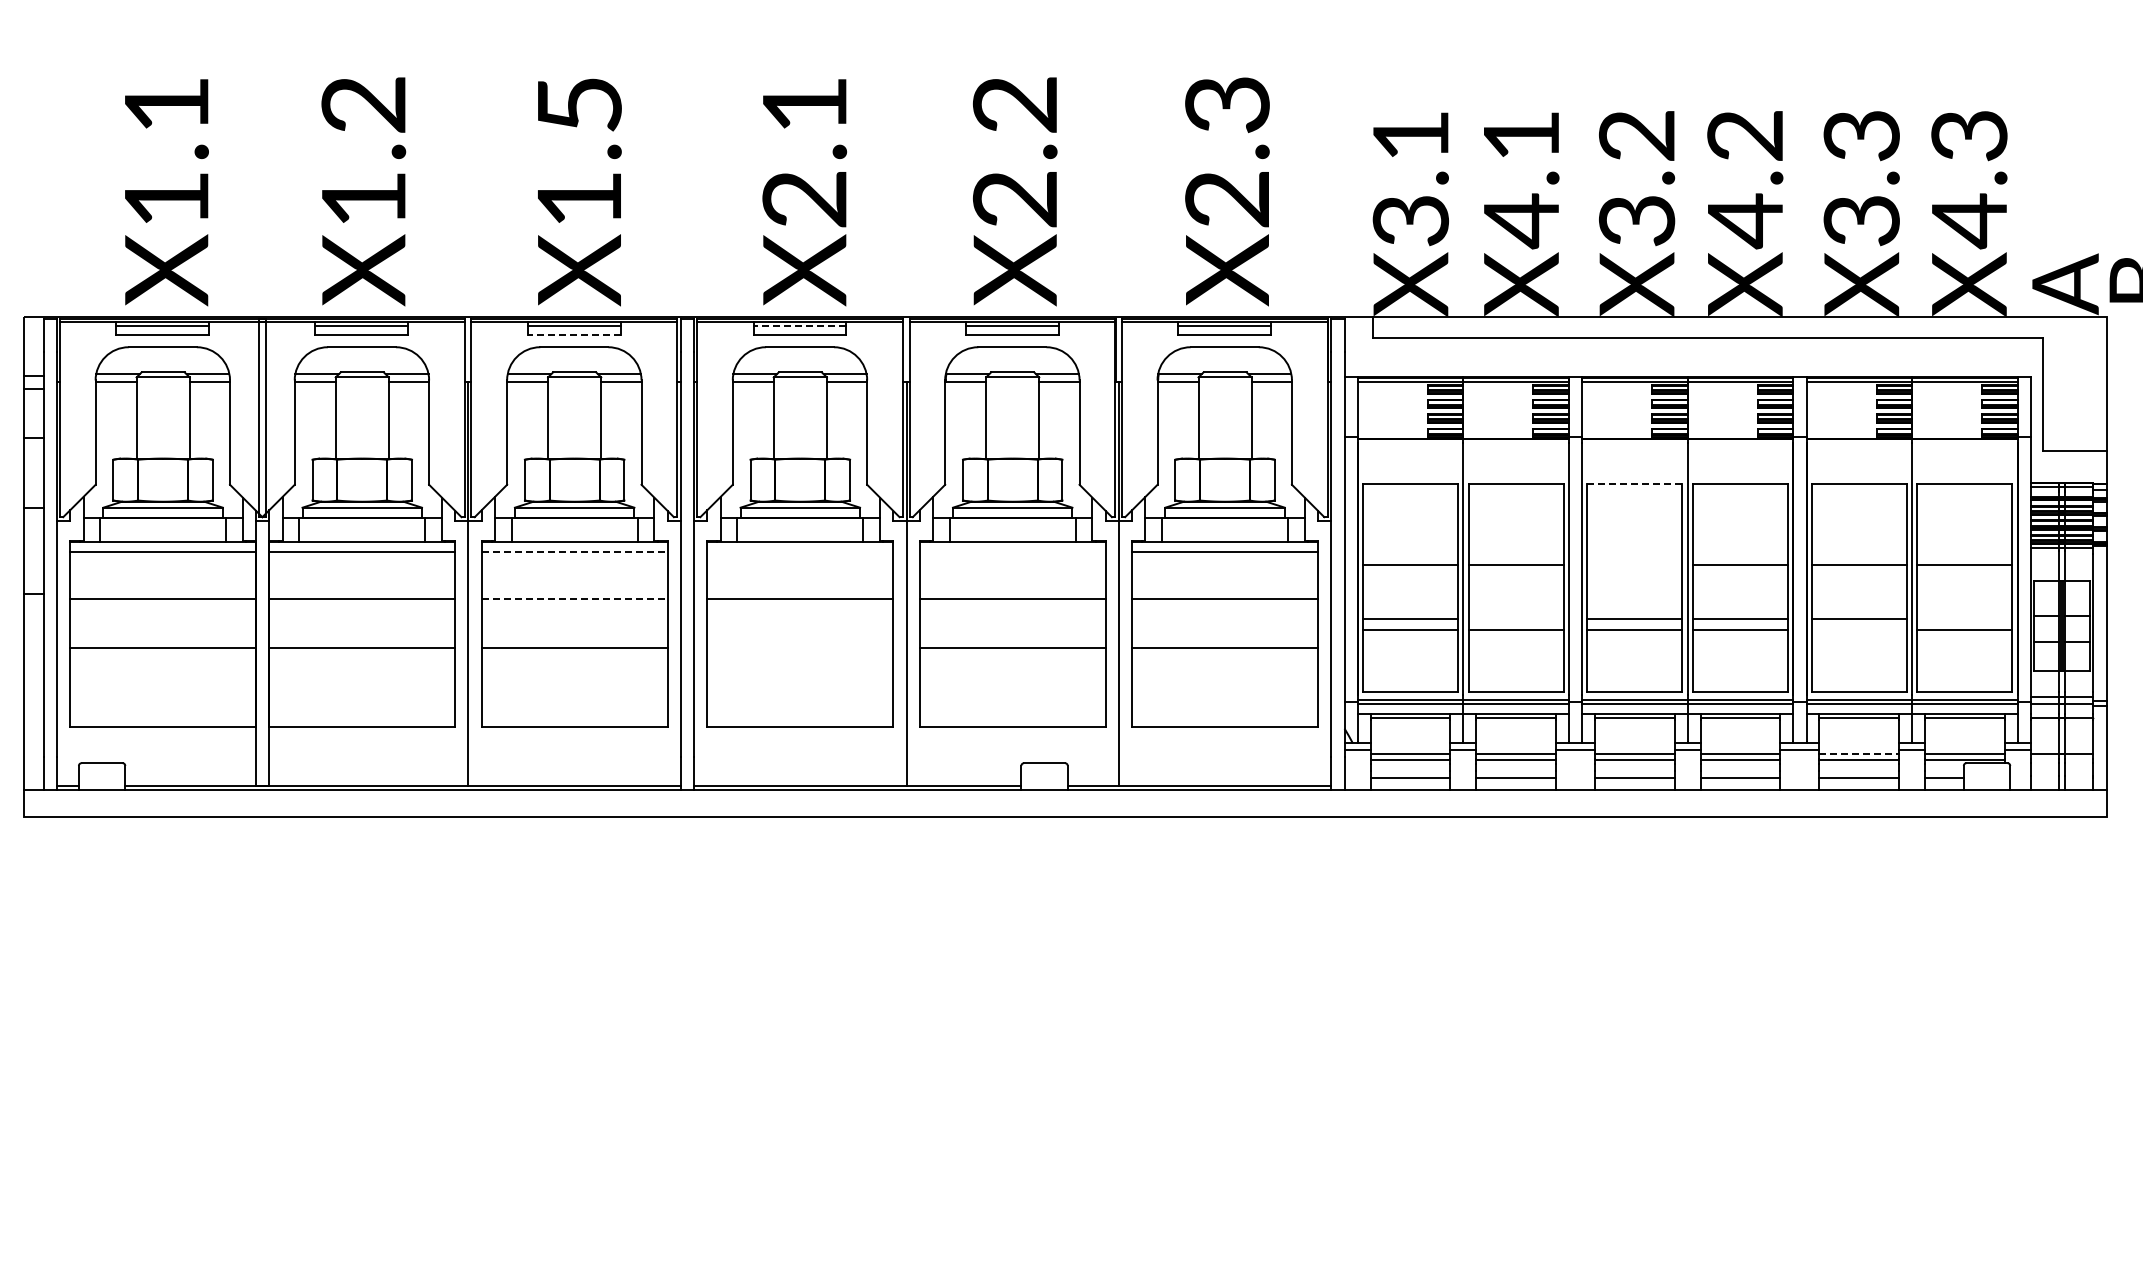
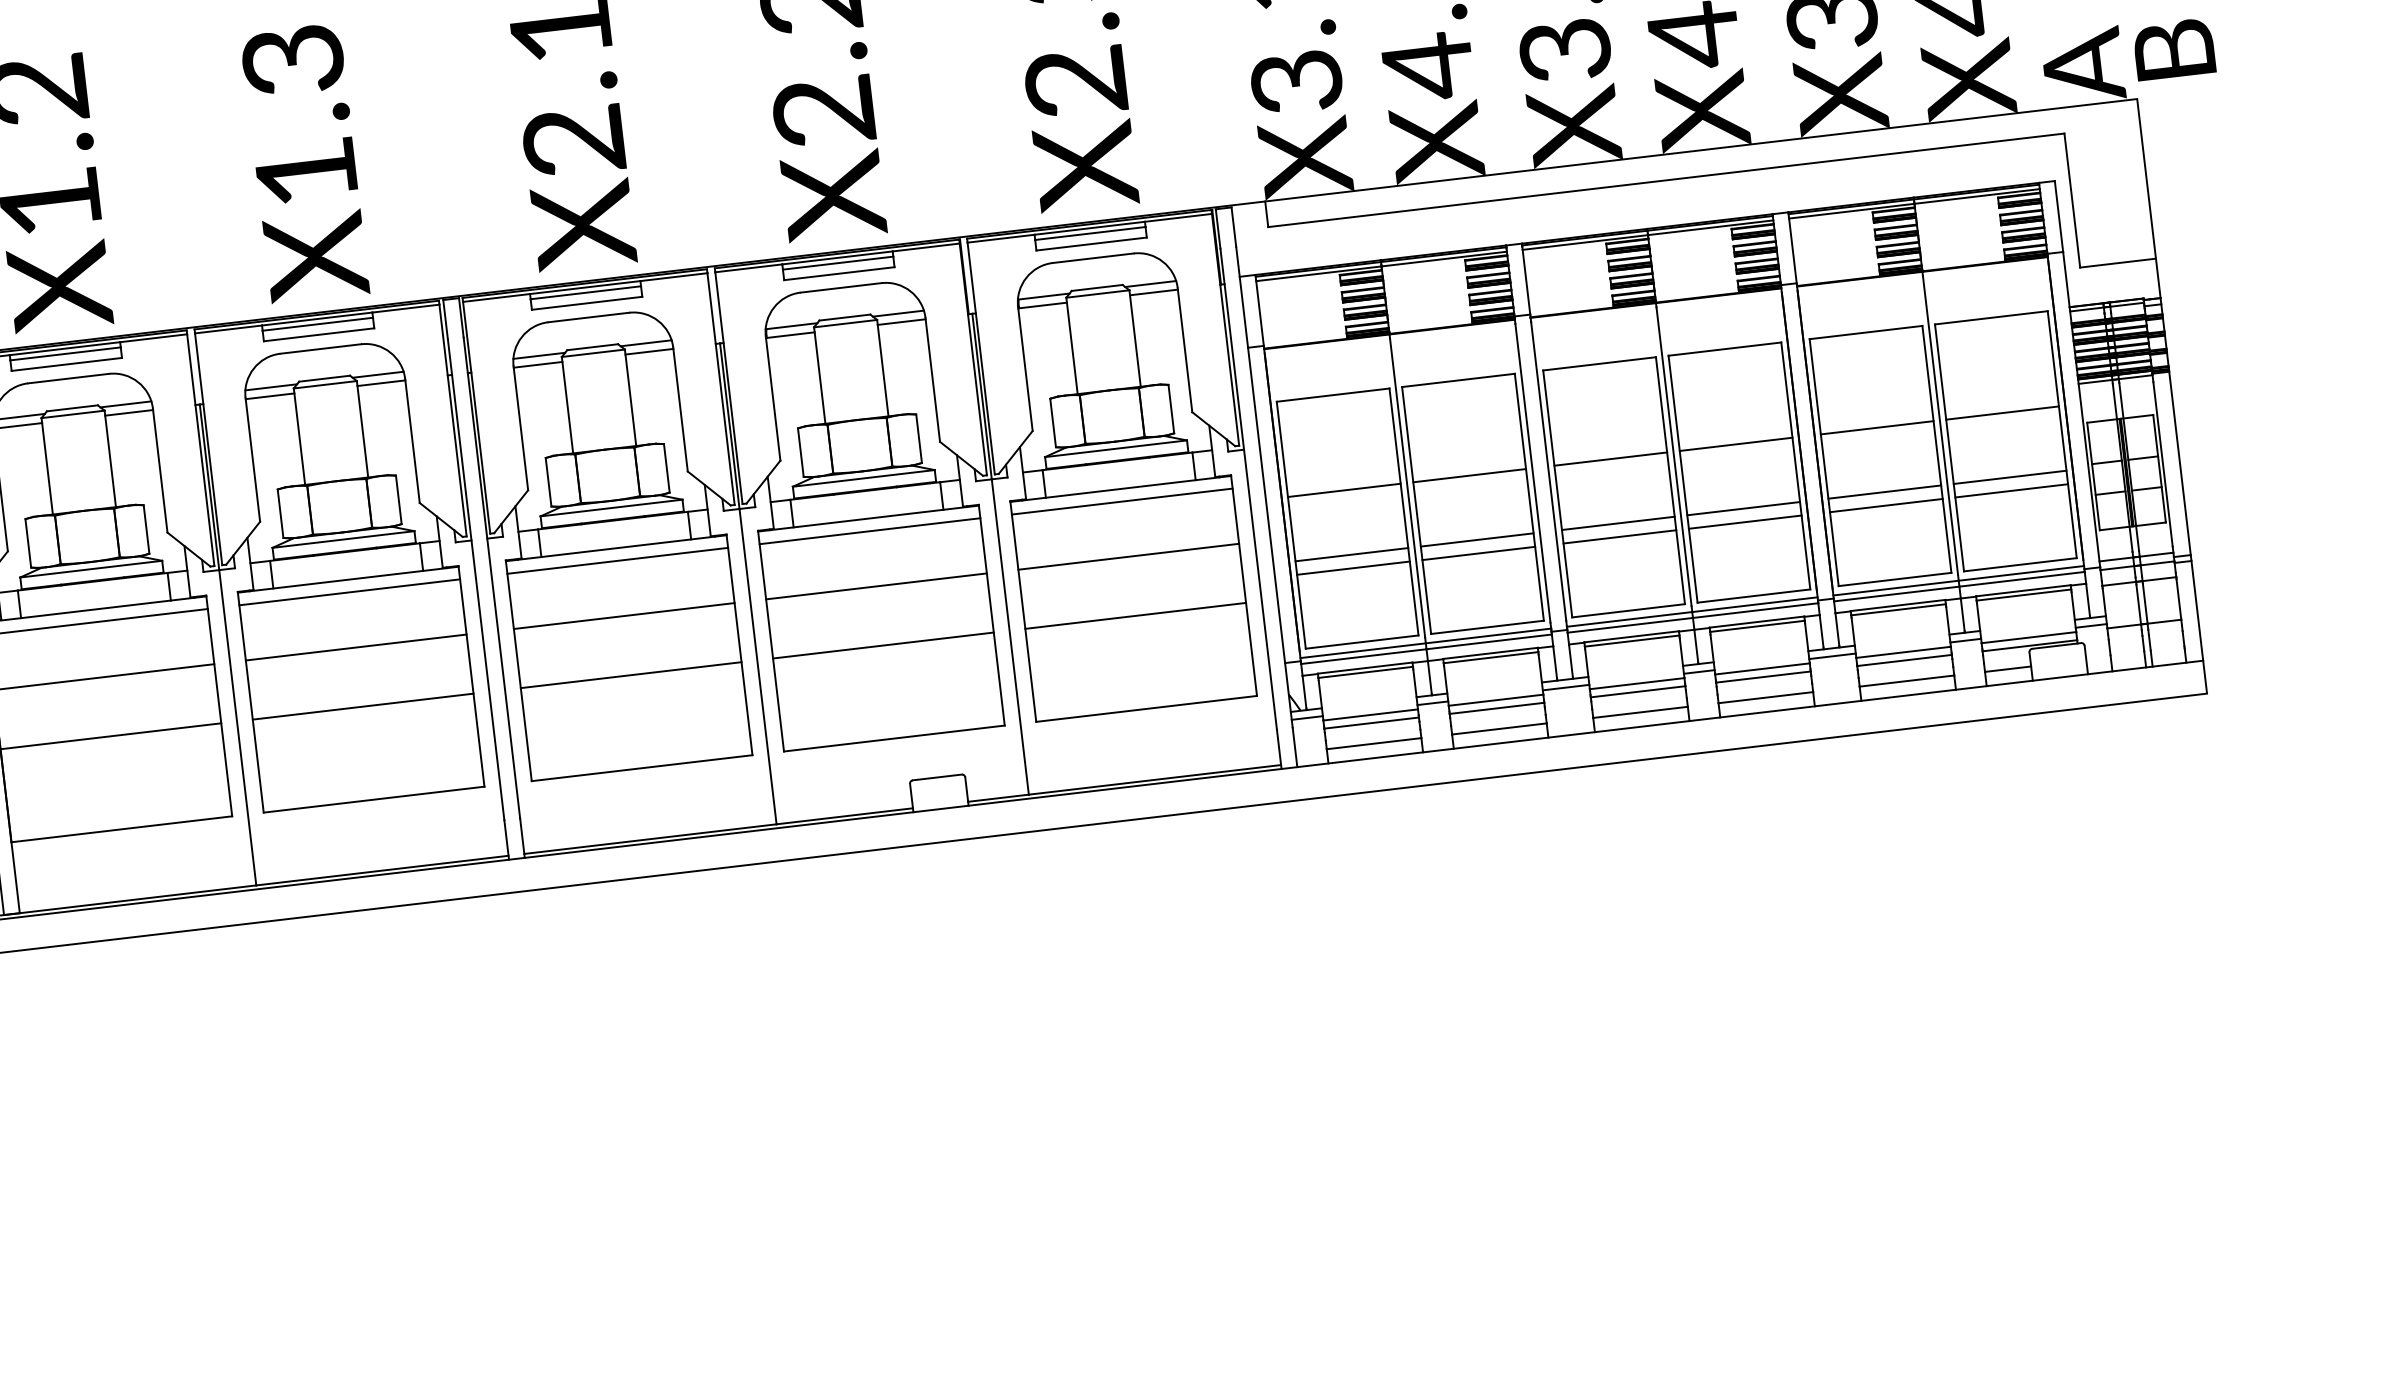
text: (579, 105) -> (293, 61), X1.5 -> X1.3
line: (799, 326) -> (585, 292), dashed -> solid
line: (573, 335) -> (318, 335), dashed -> solid
line: (1635, 484) -> (1600, 363), dashed -> solid
line: (574, 552) -> (349, 592), dashed -> solid
line: (800, 552) -> (618, 561), added
line: (1012, 552) -> (869, 531), added
line: (1634, 564) -> (1610, 459), added
line: (574, 598) -> (356, 647), dashed -> solid
line: (1515, 618) -> (1476, 539), added
line: (1964, 618) -> (2009, 477), added
line: (1858, 630) -> (1885, 506), added
line: (800, 648) -> (631, 675), added
line: (1859, 753) -> (1903, 652), dashed -> solid

